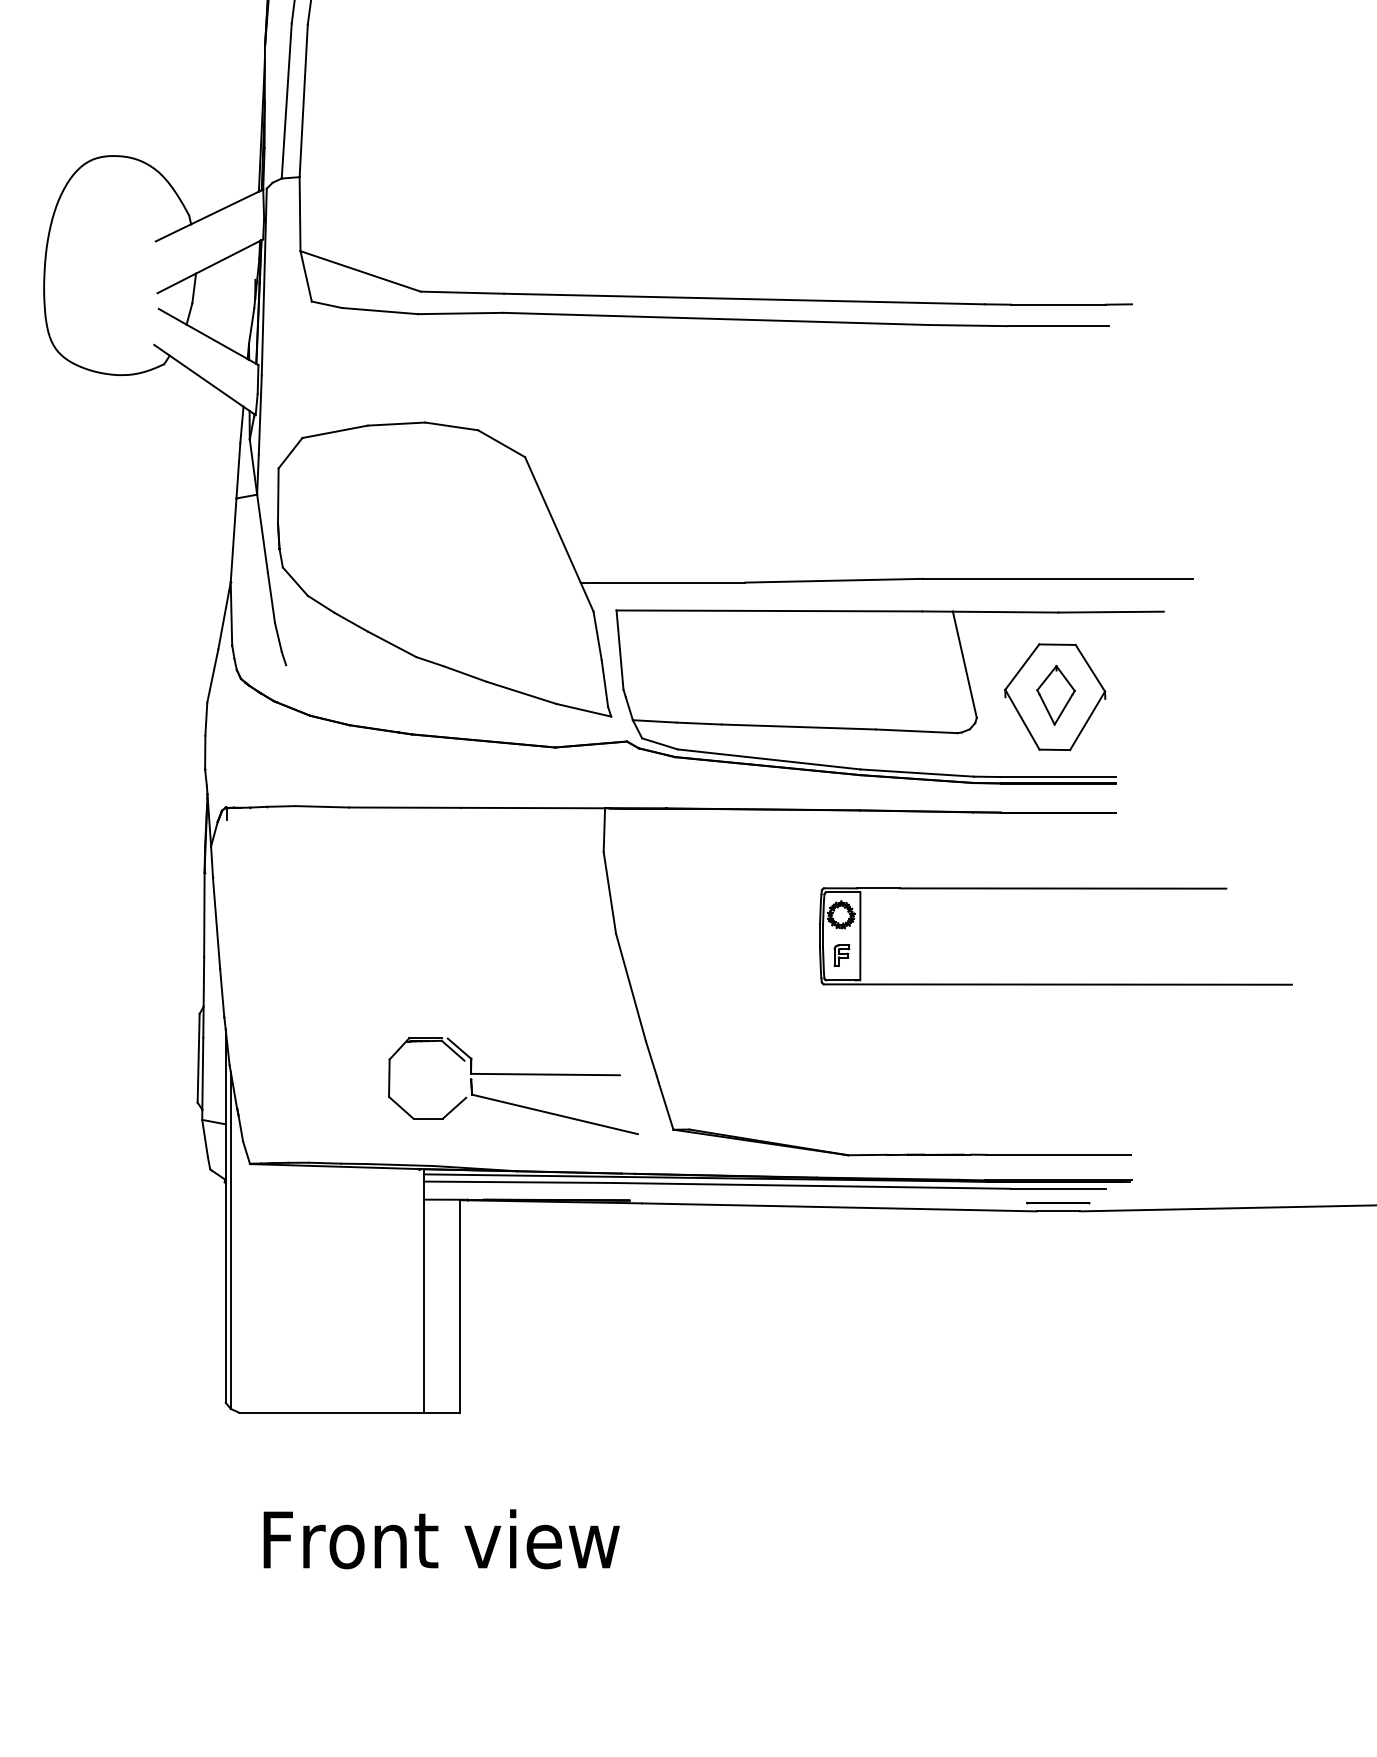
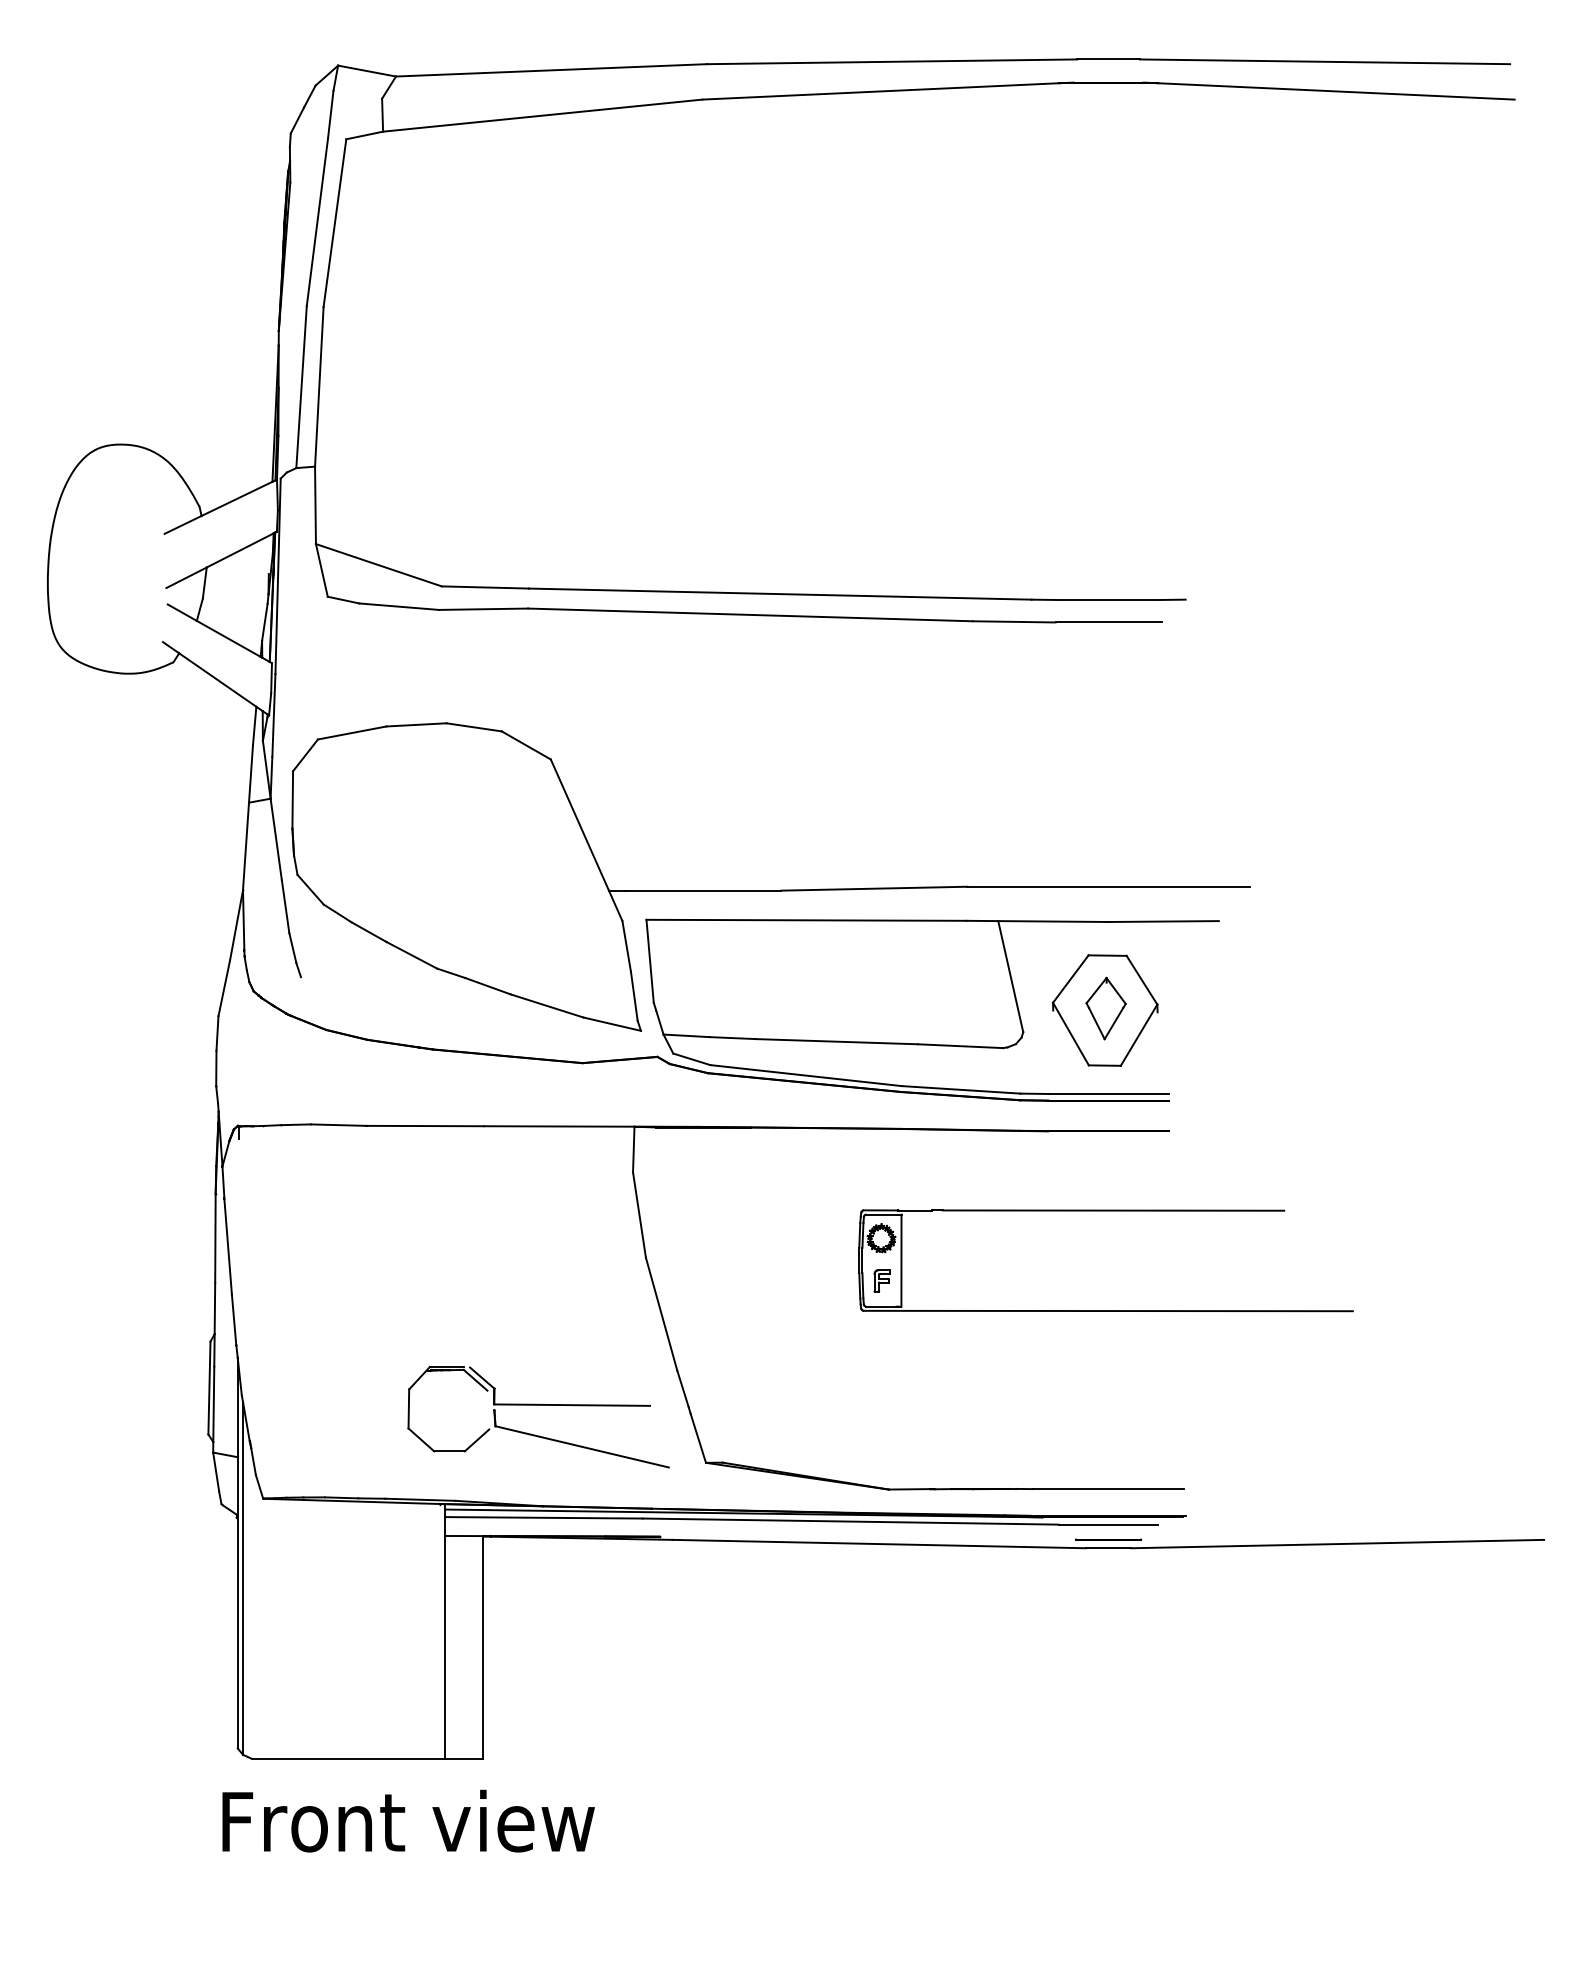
text: (441, 1538) -> (408, 1820), moved

